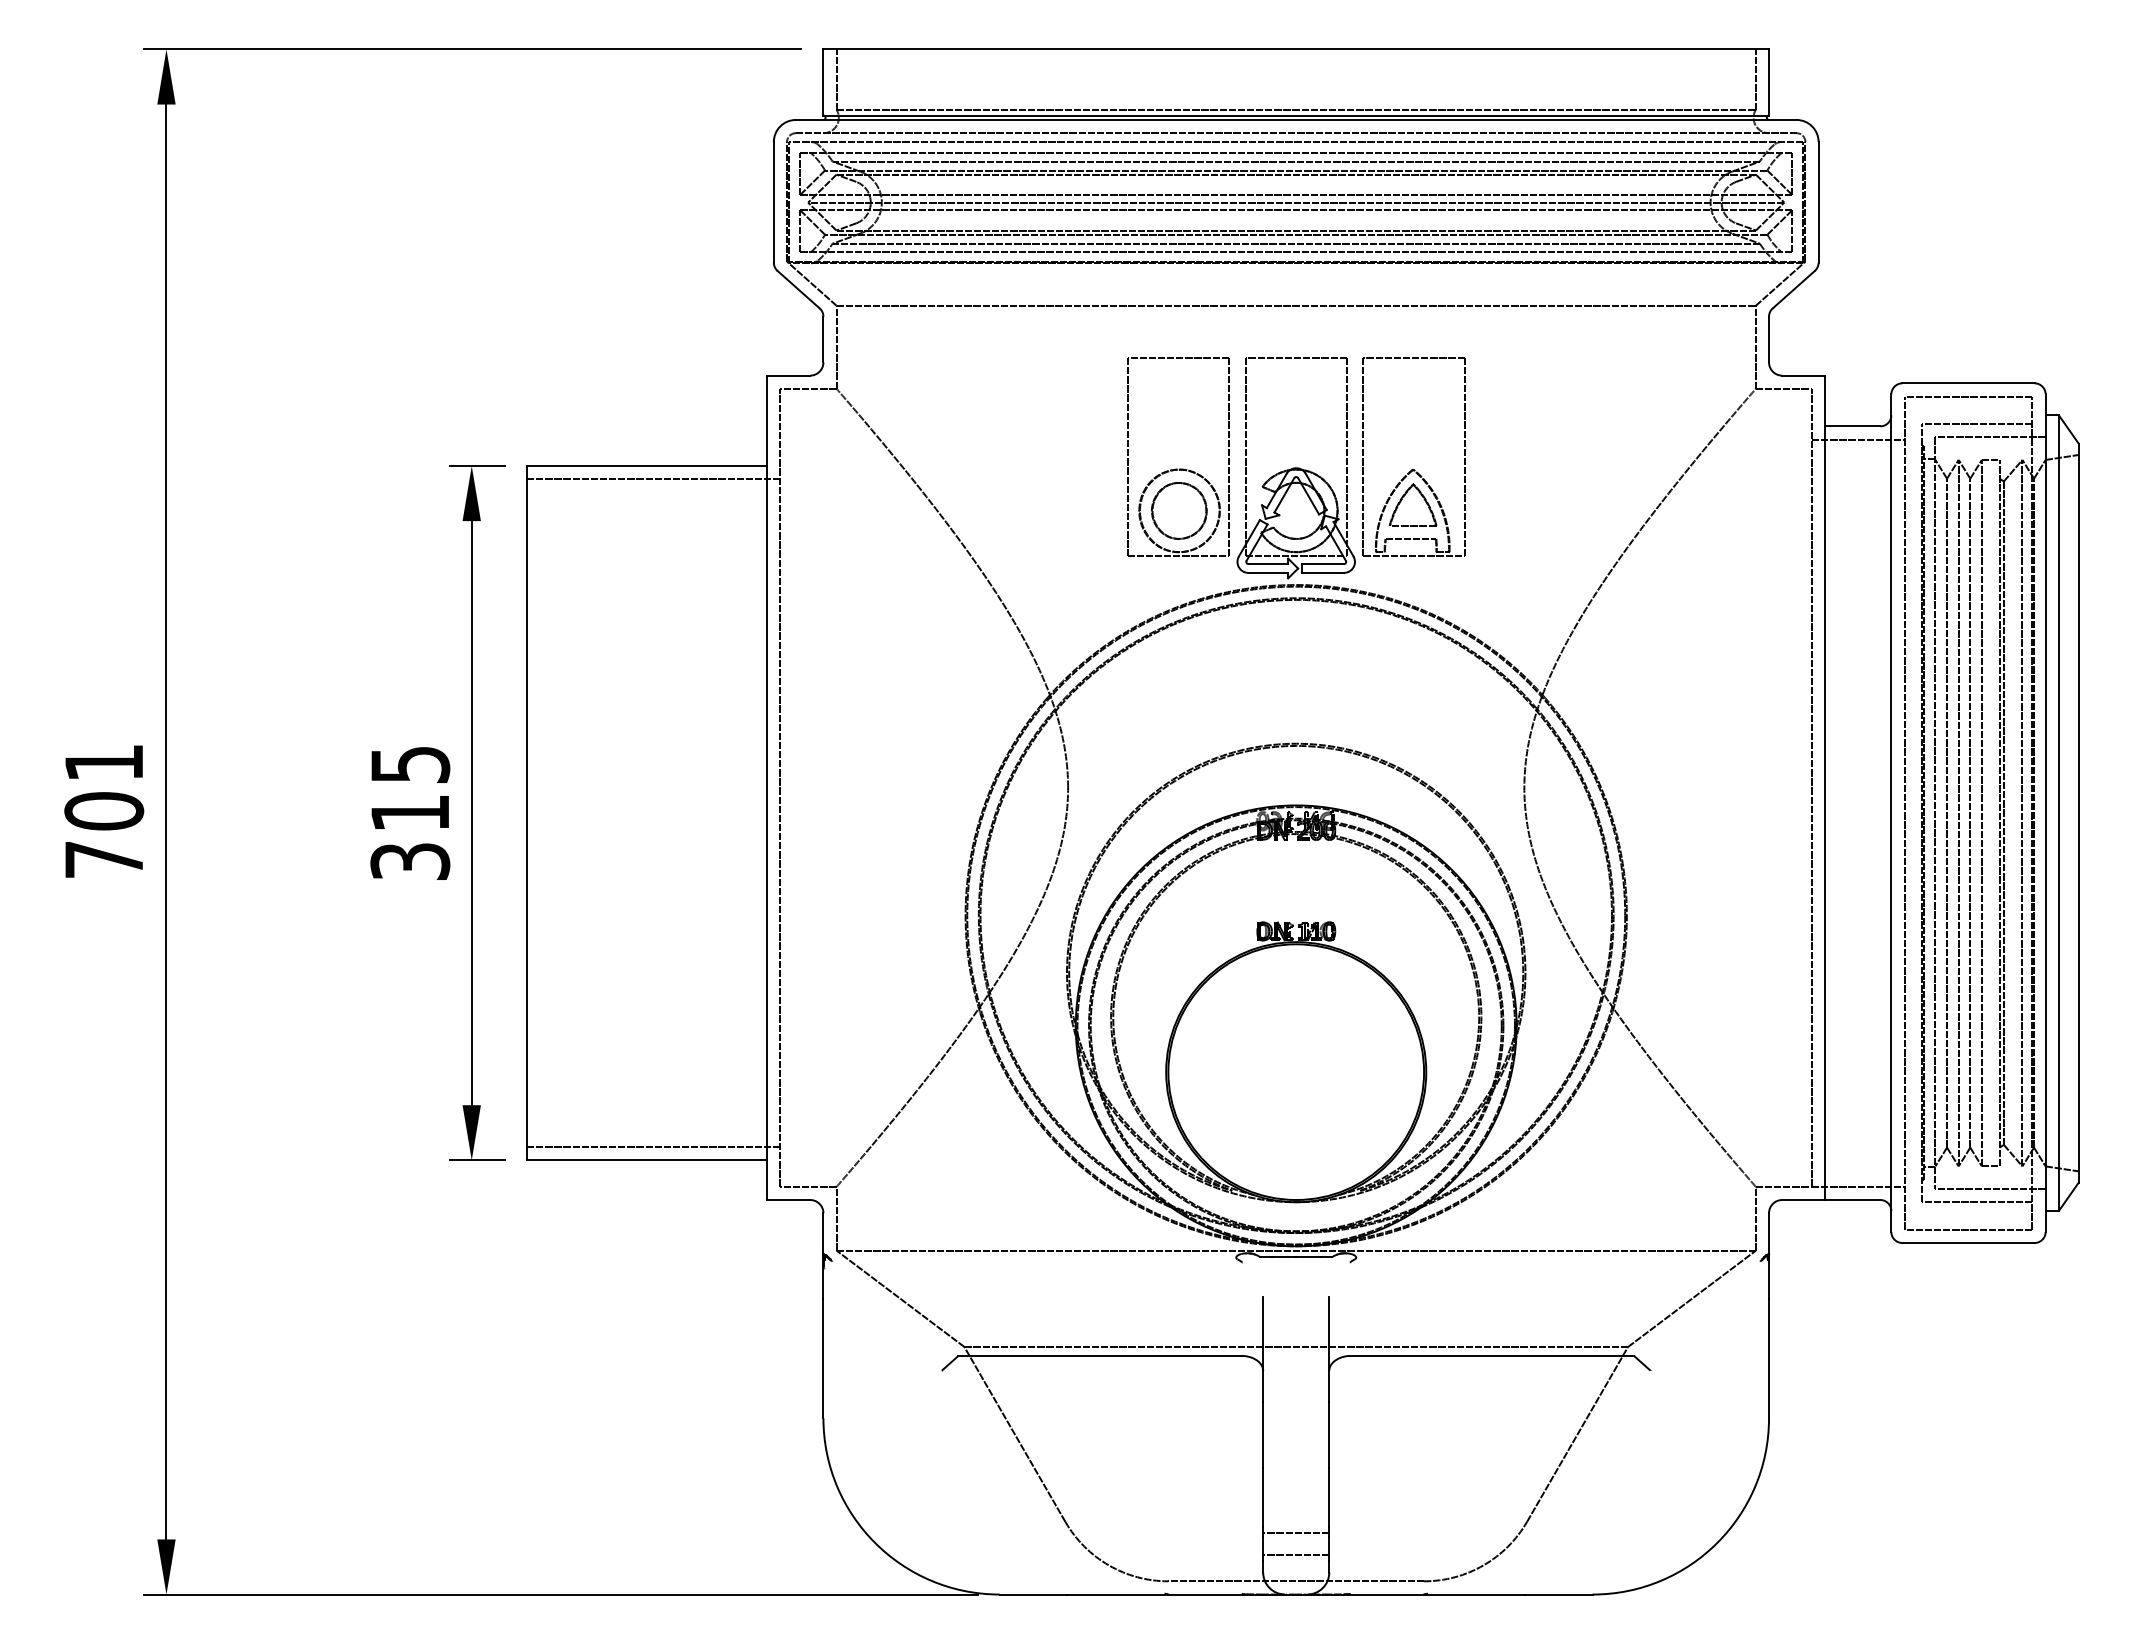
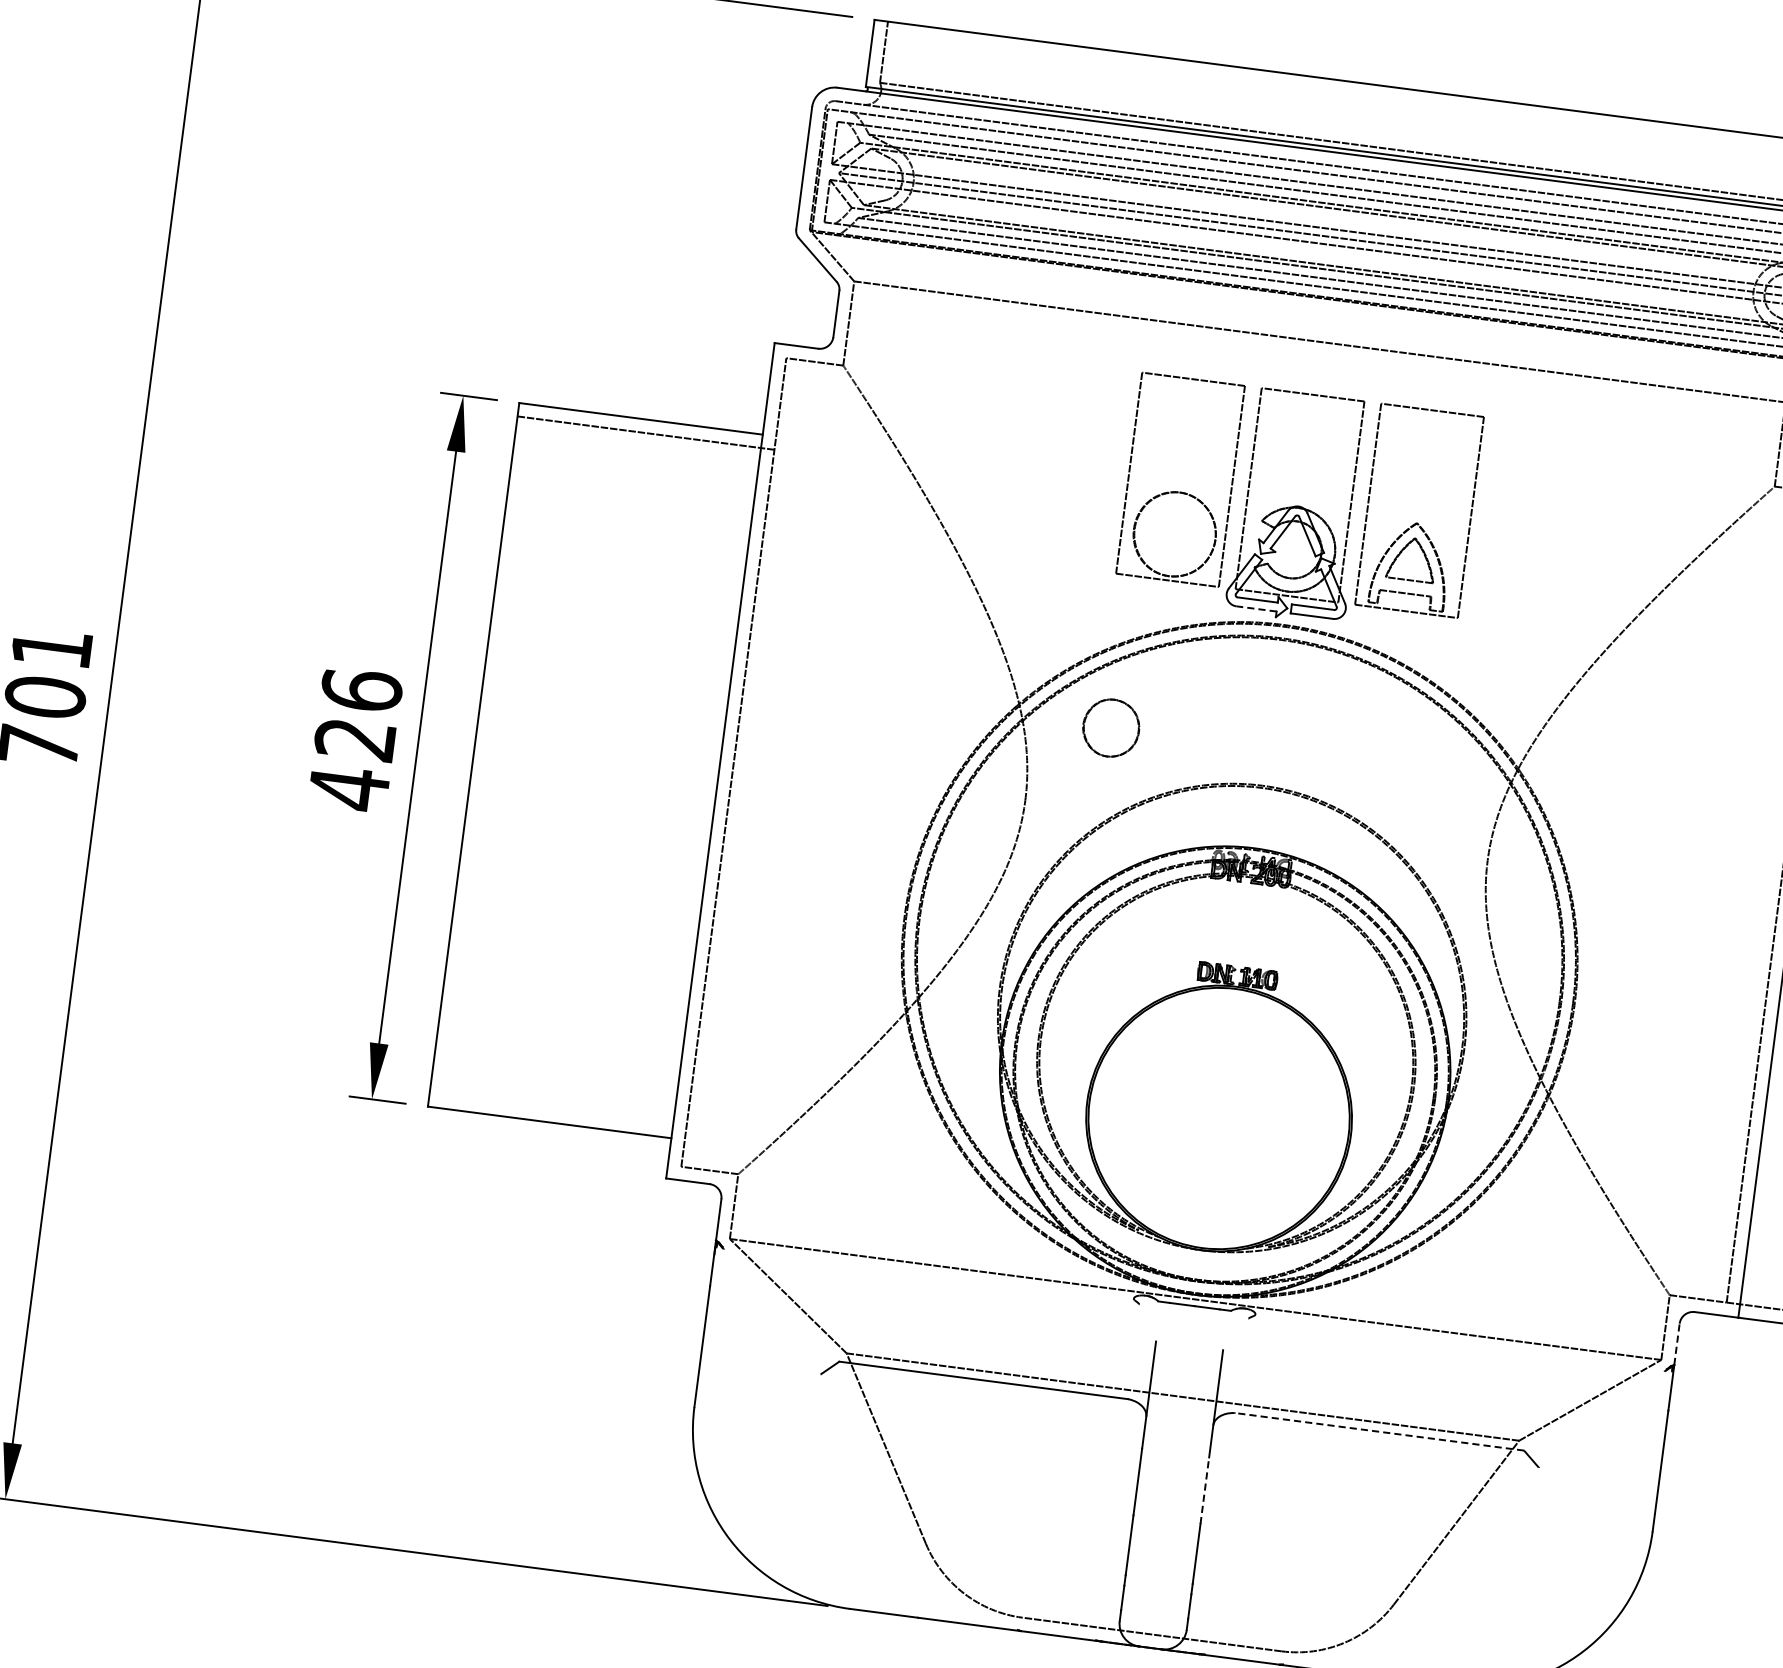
part: (1179, 510) -> (1111, 727), moved
line: (1268, 572) -> (1256, 608), solid -> dashed
text: (410, 813) -> (355, 739), 315 -> 426
line: (653, 1147) -> (557, 1110), removed
line: (1769, 1233) -> (1677, 1344), solid -> dashed
line: (1491, 1355) -> (1379, 1431), solid -> dashed
line: (1329, 1435) -> (1204, 1491), solid -> dashed
line: (1296, 1532) -> (1158, 1585), removed
line: (1296, 1554) -> (1155, 1607), removed

